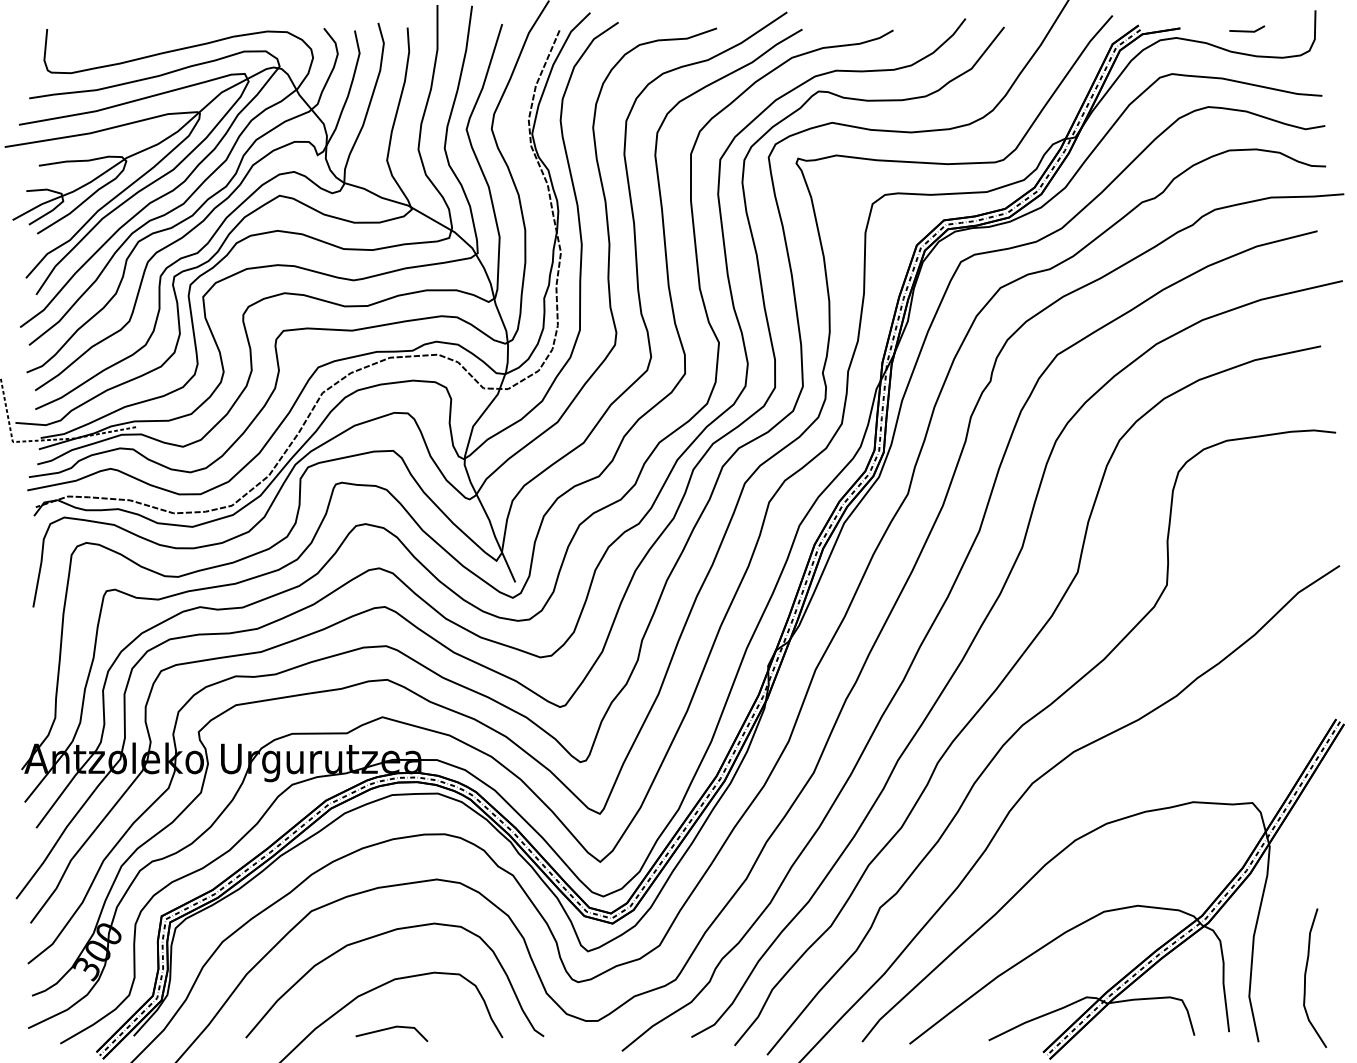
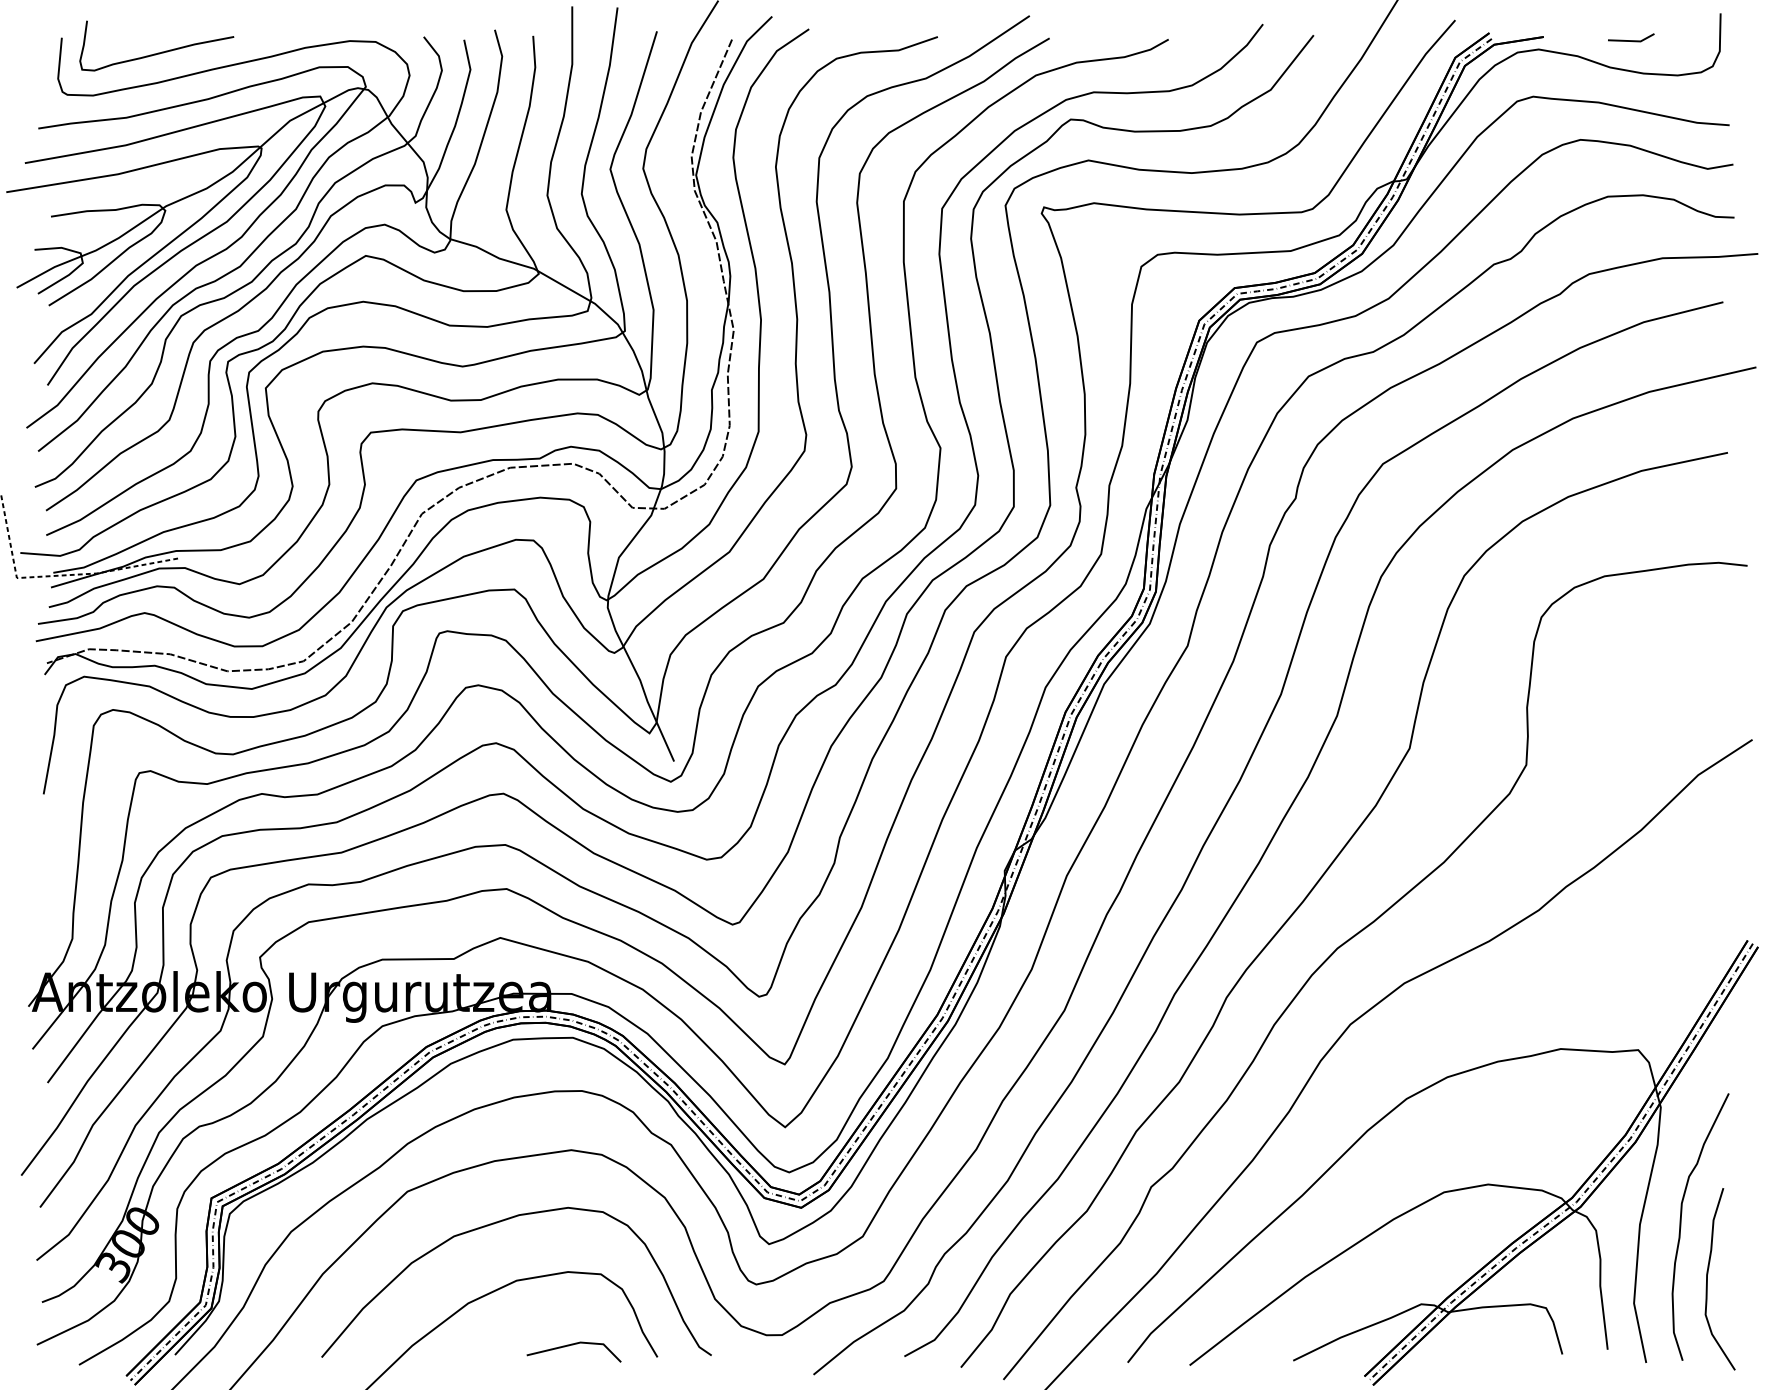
curve: (122, 39) -> (160, 51), added
curve: (1285, 938) -> (1681, 1227), added
line: (389, 1029) -> (570, 1346), moved

